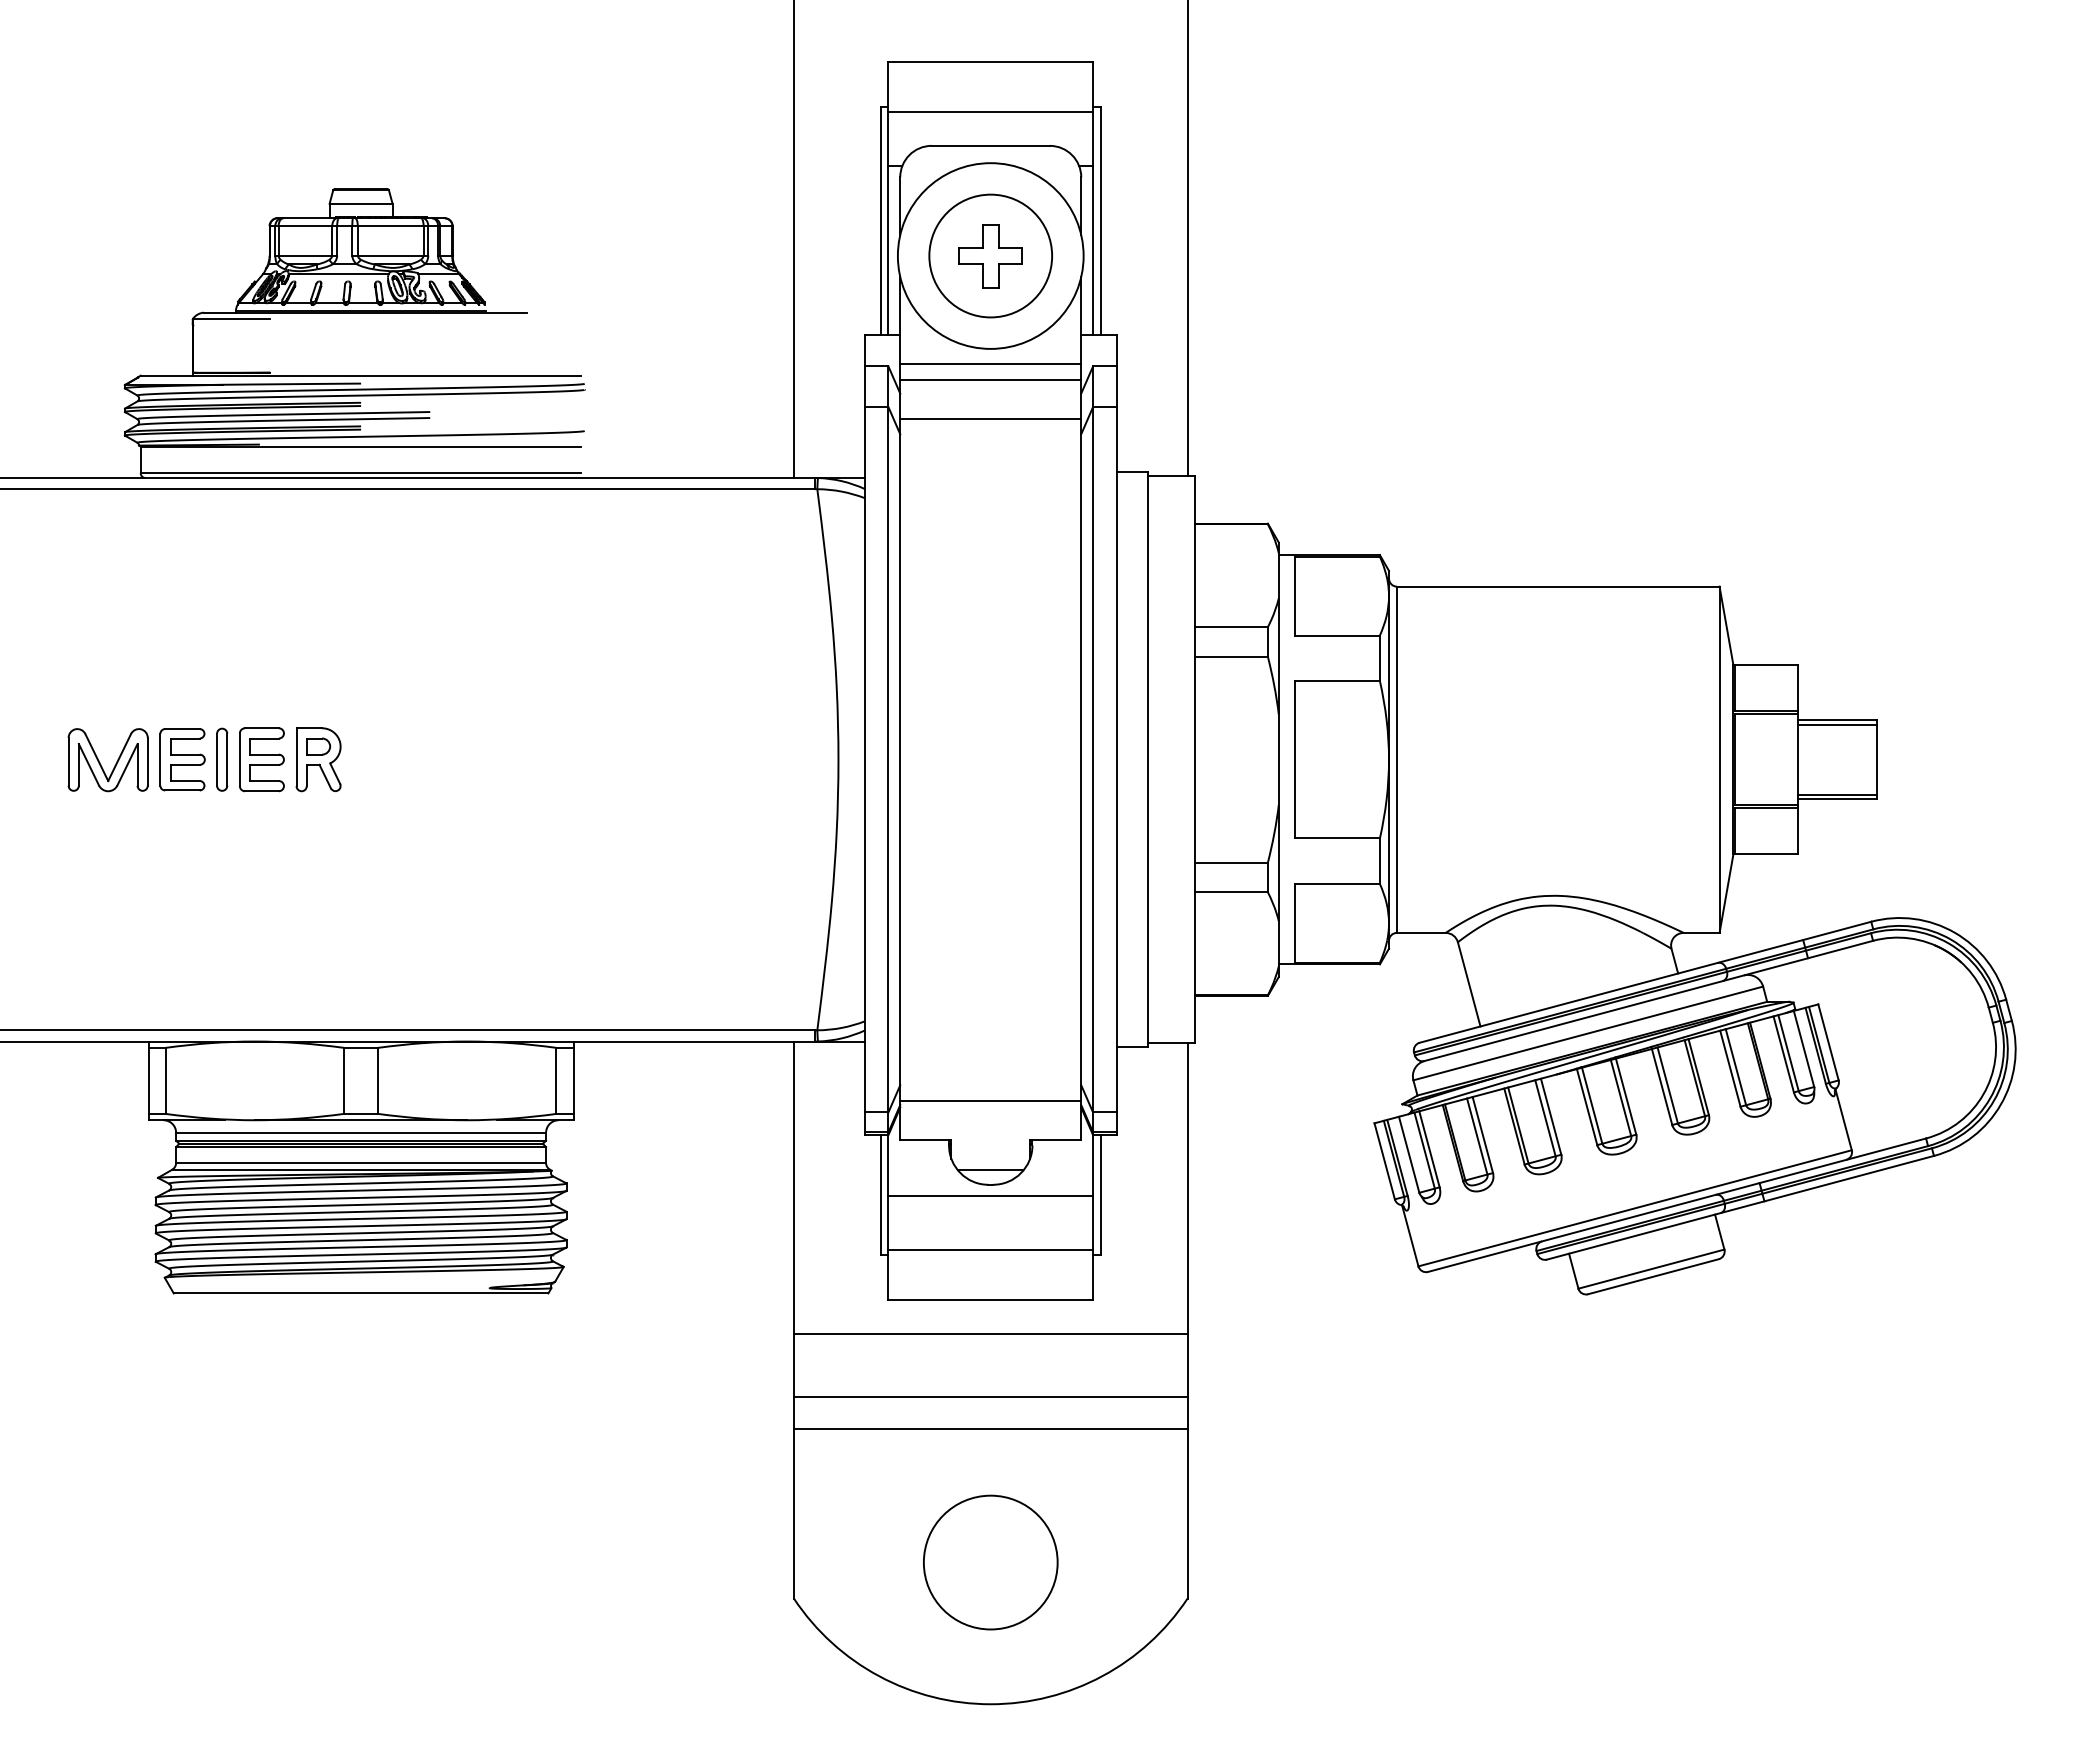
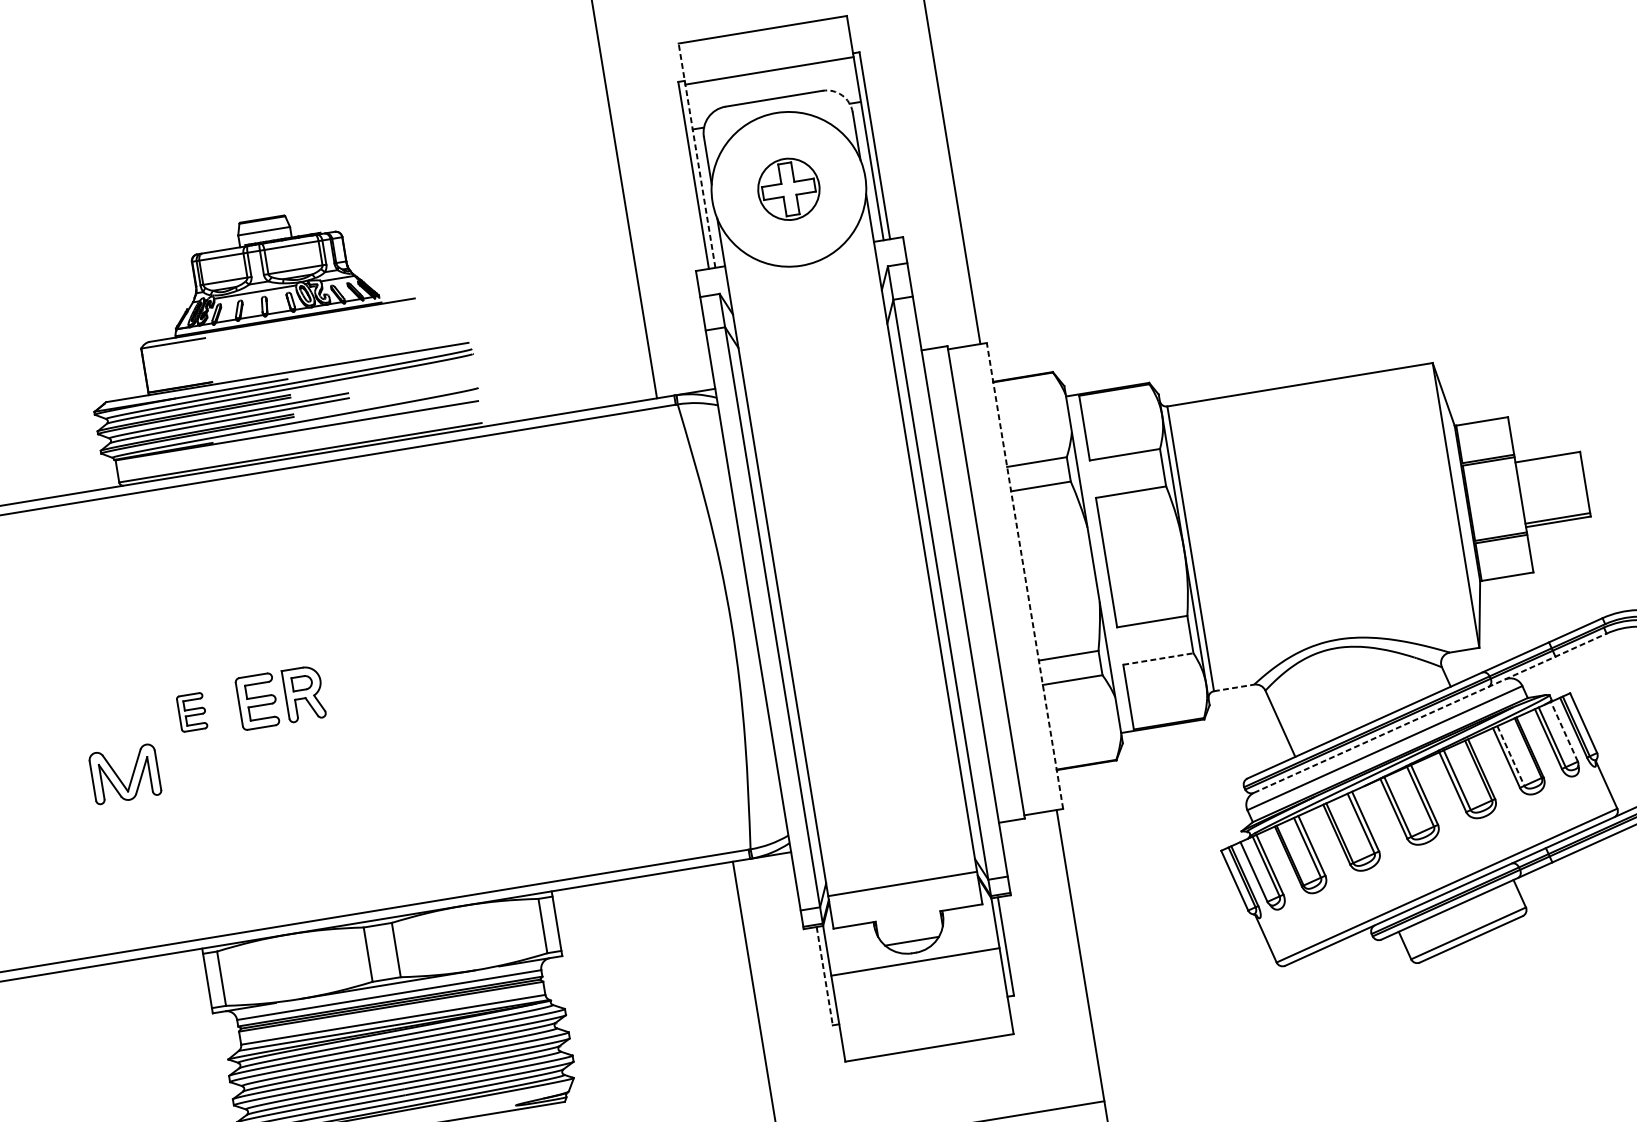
arc: (1072, 155) -> (842, 95), solid -> dashed
line: (888, 197) -> (696, 154), solid -> dashed
circle: (990, 255) -> (788, 188), size x0.6
line: (990, 364) -> (803, 278), removed
line: (990, 379) -> (805, 290), removed
line: (990, 418) -> (810, 322), removed
line: (1837, 724) -> (1548, 460), removed
part: (182, 759) -> (192, 712), size x0.7
part: (222, 759) -> (225, 706), removed
line: (1195, 759) -> (1025, 575), solid -> dashed
part: (101, 764) -> (120, 778), moved
line: (1337, 884) -> (1158, 659), solid -> dashed
line: (1421, 932) -> (1234, 687), solid -> dashed
line: (1649, 1000) -> (1430, 712), solid -> dashed
line: (1803, 1048) -> (1563, 731), solid -> dashed
line: (1736, 1067) -> (1511, 756), solid -> dashed
line: (880, 1194) -> (824, 975), solid -> dashed
line: (990, 1250) -> (922, 1007), removed
line: (990, 1334) -> (933, 1076), removed

